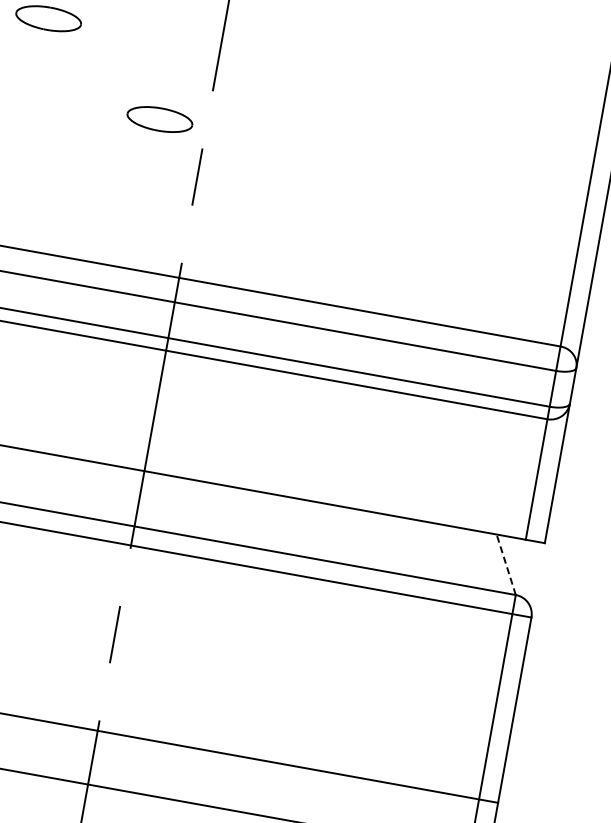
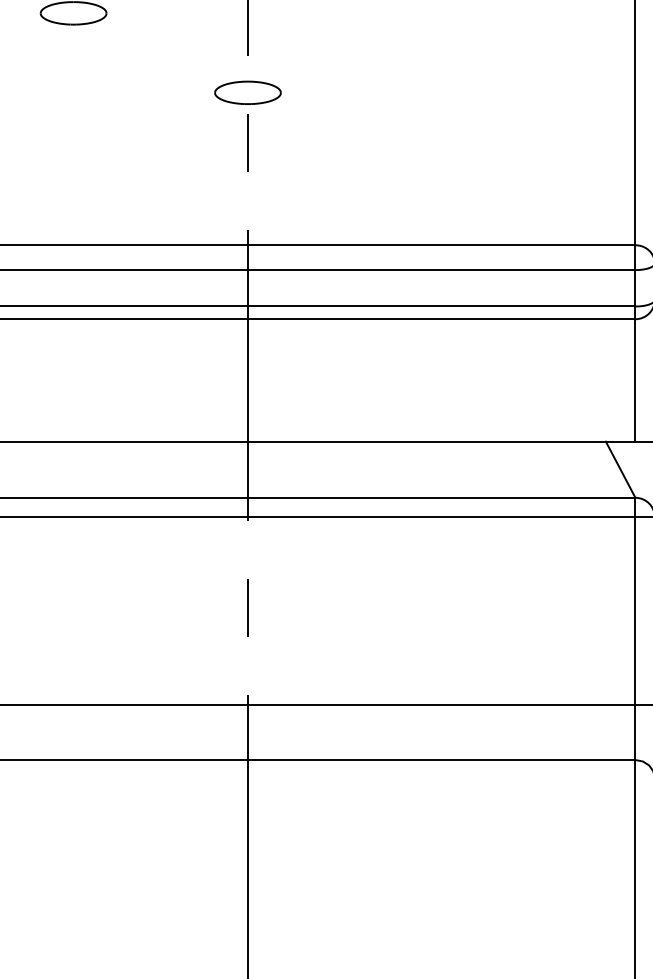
part: (159, 119) -> (247, 92), moved
line: (506, 564) -> (620, 469), dashed -> solid

